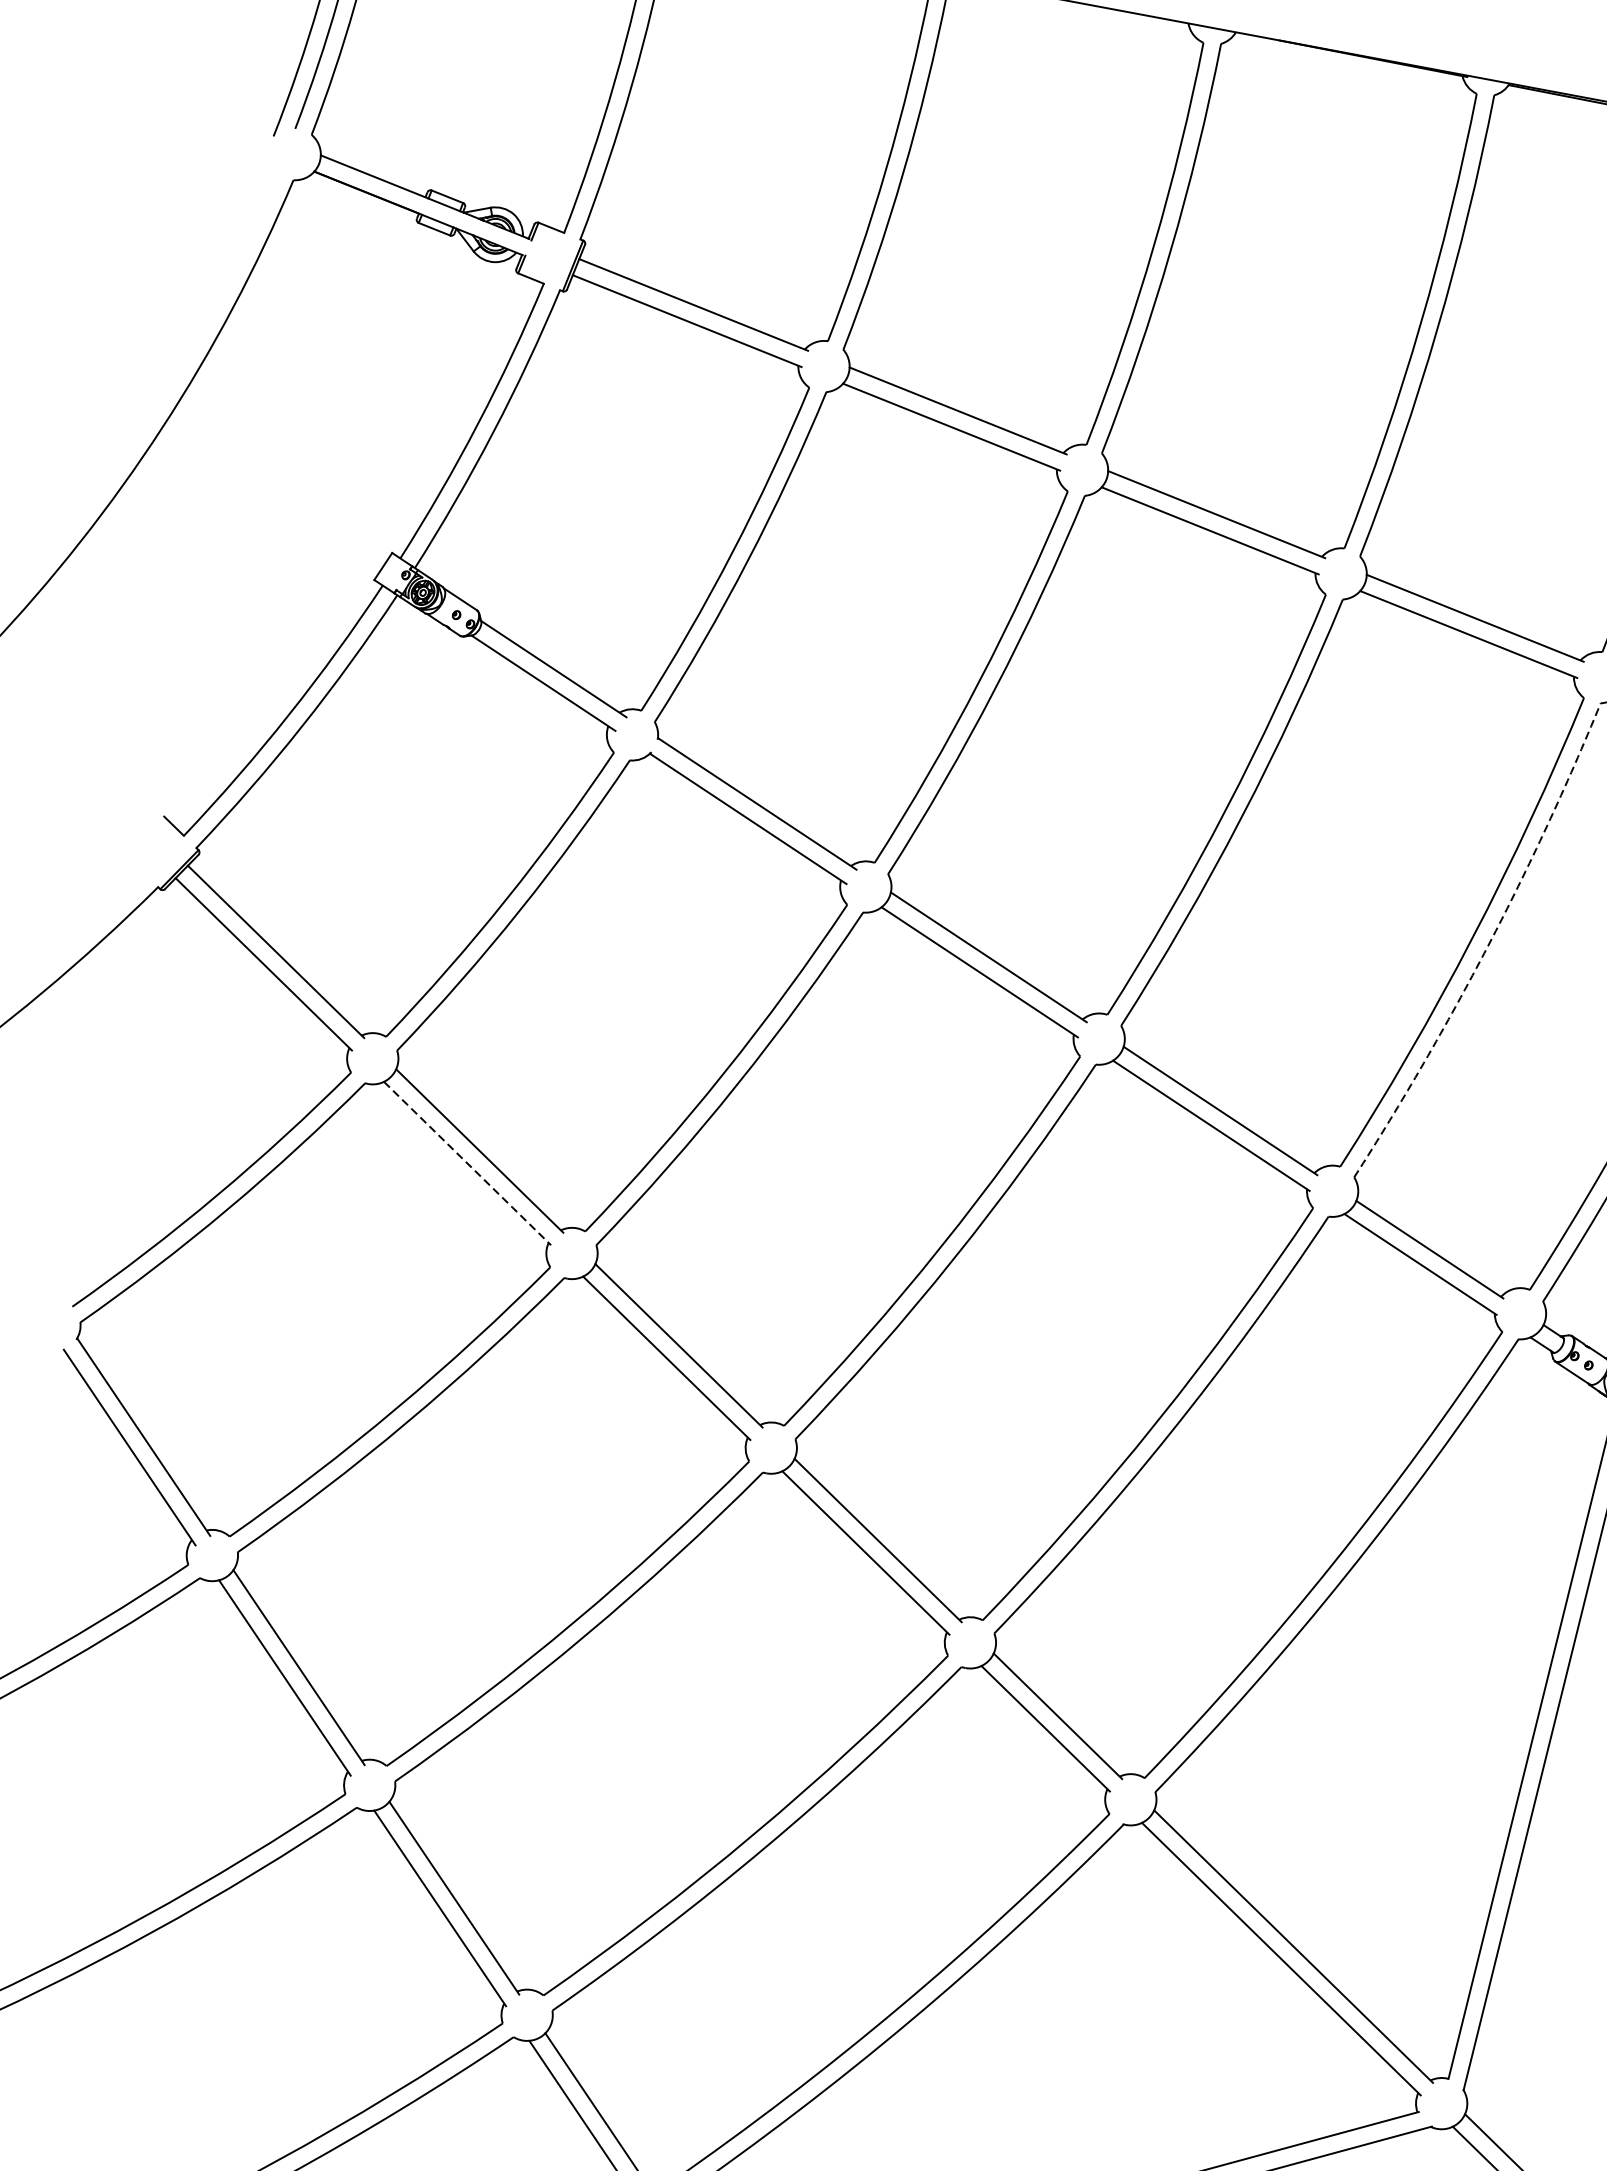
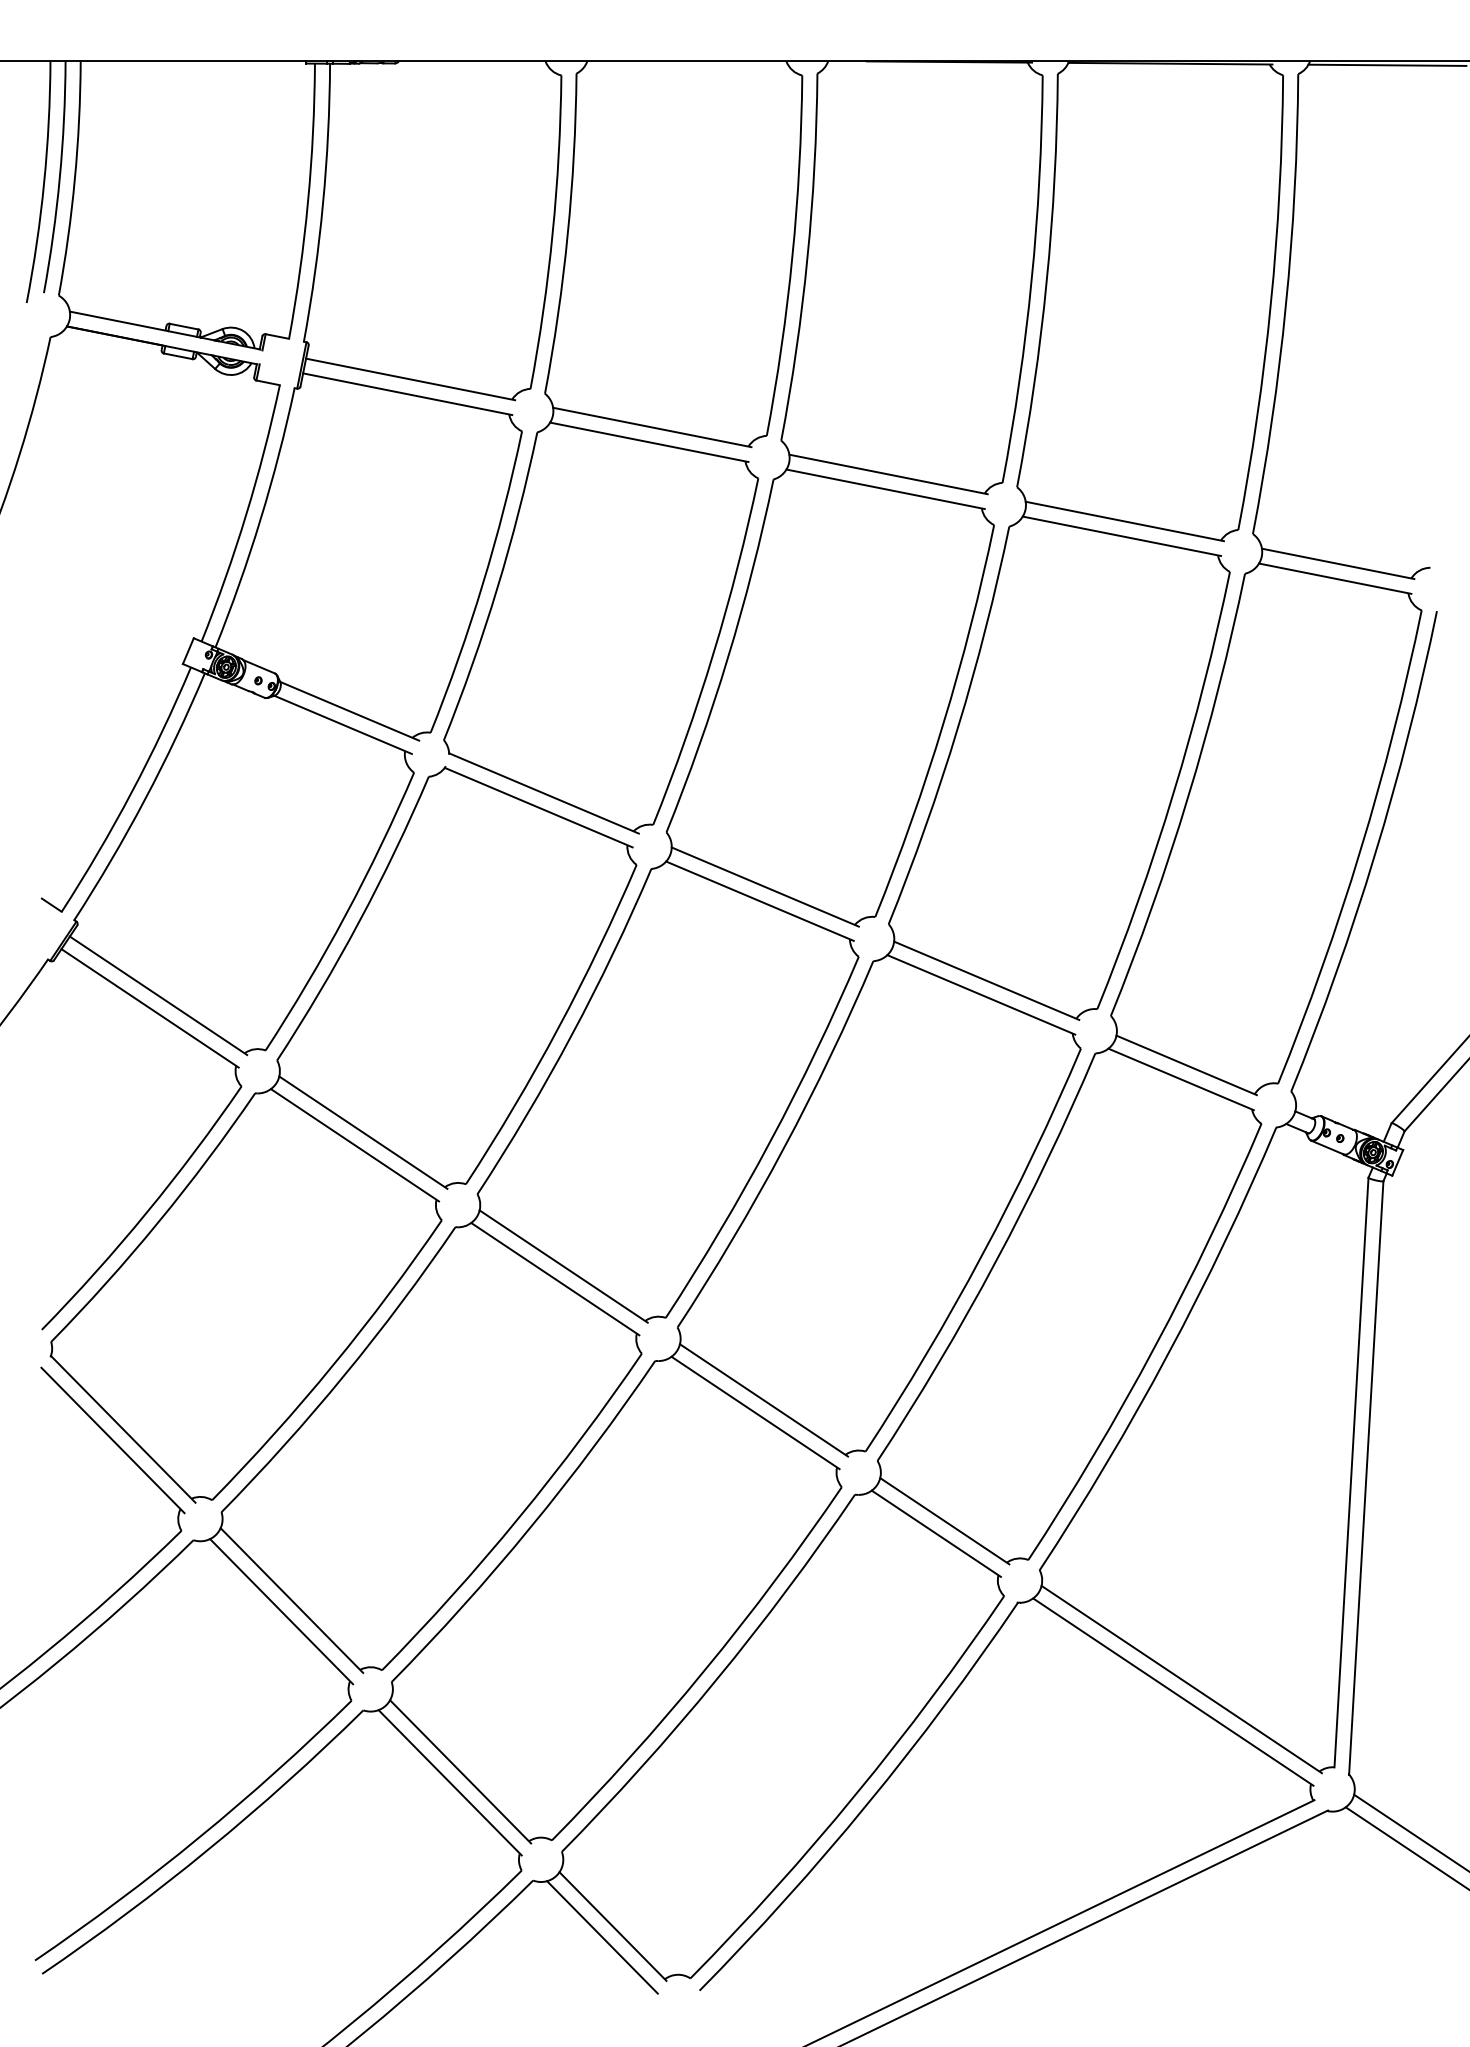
arc: (1487, 945) -> (1187, 797), dashed -> solid
line: (468, 1163) -> (355, 1145), dashed -> solid

